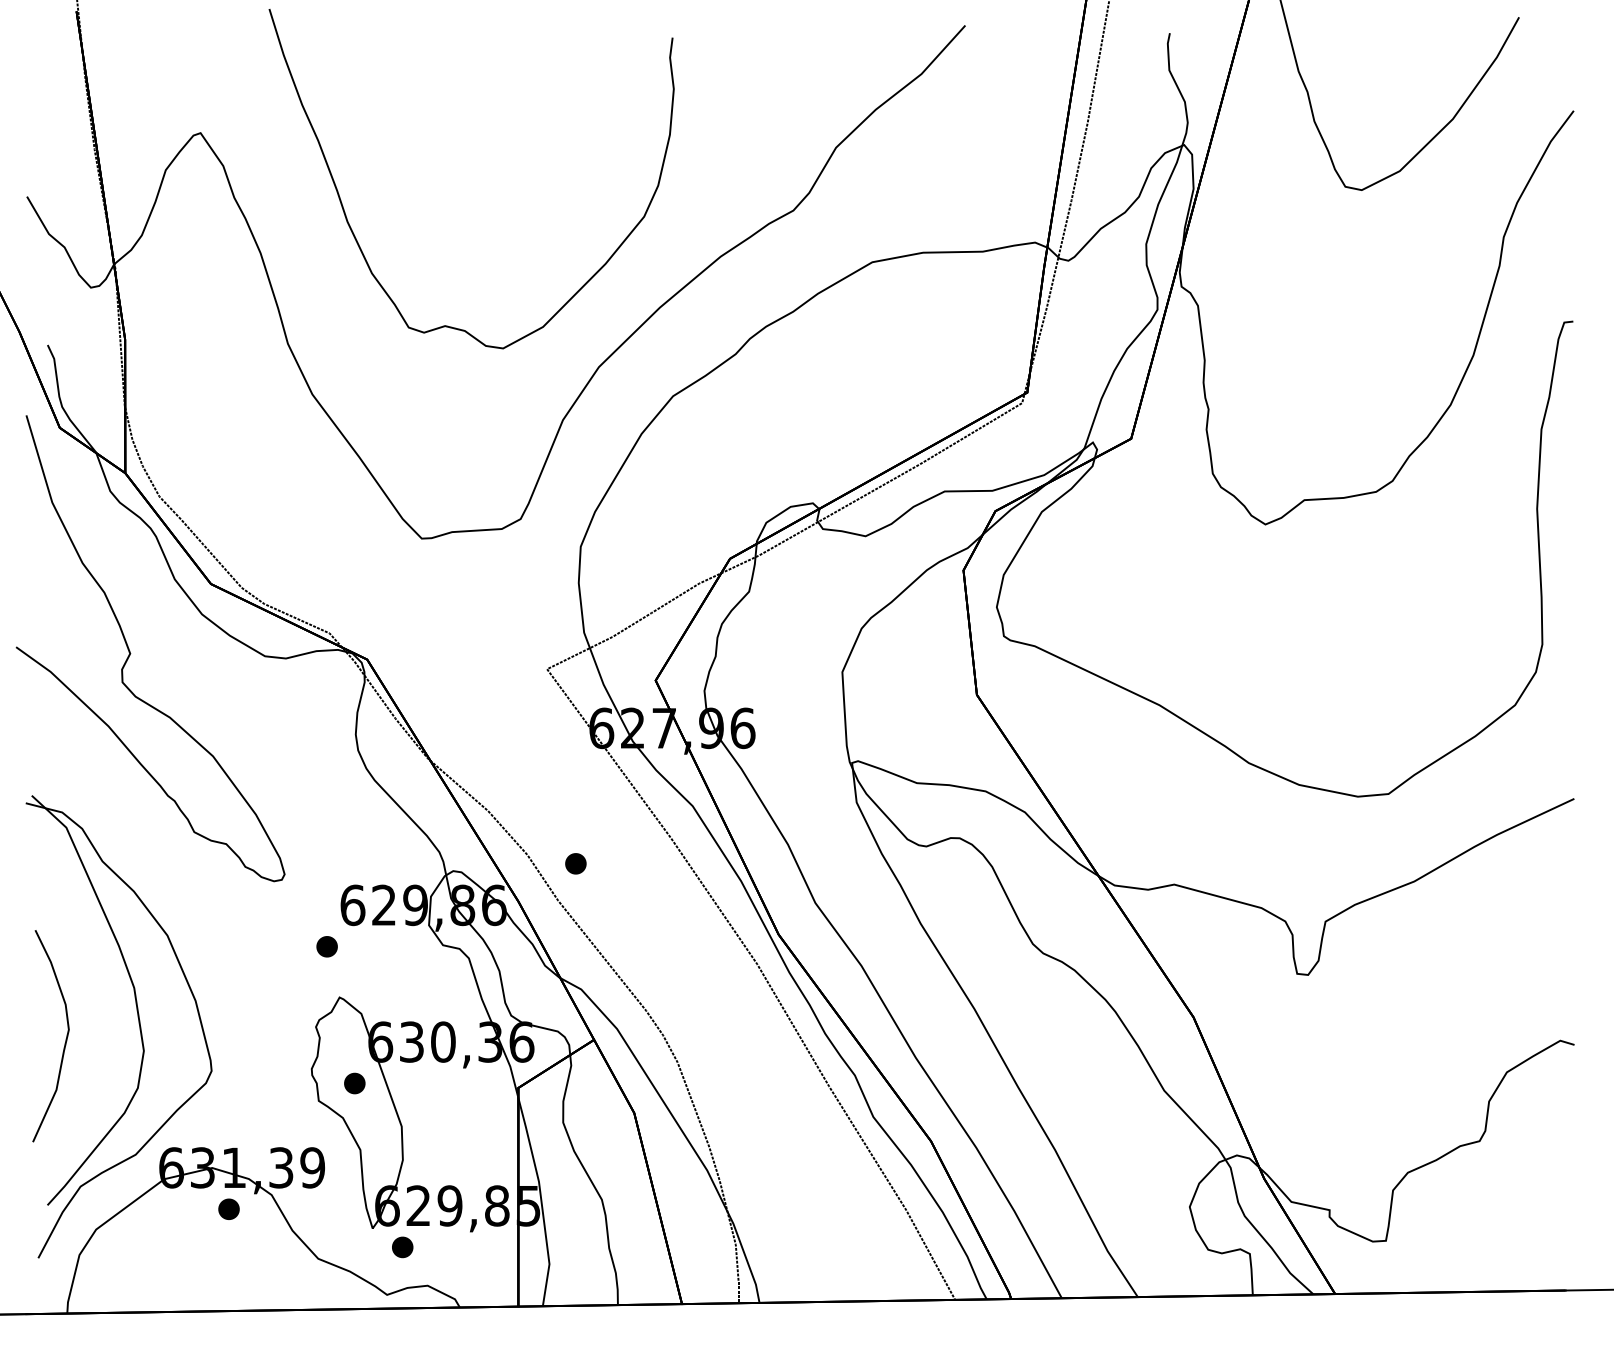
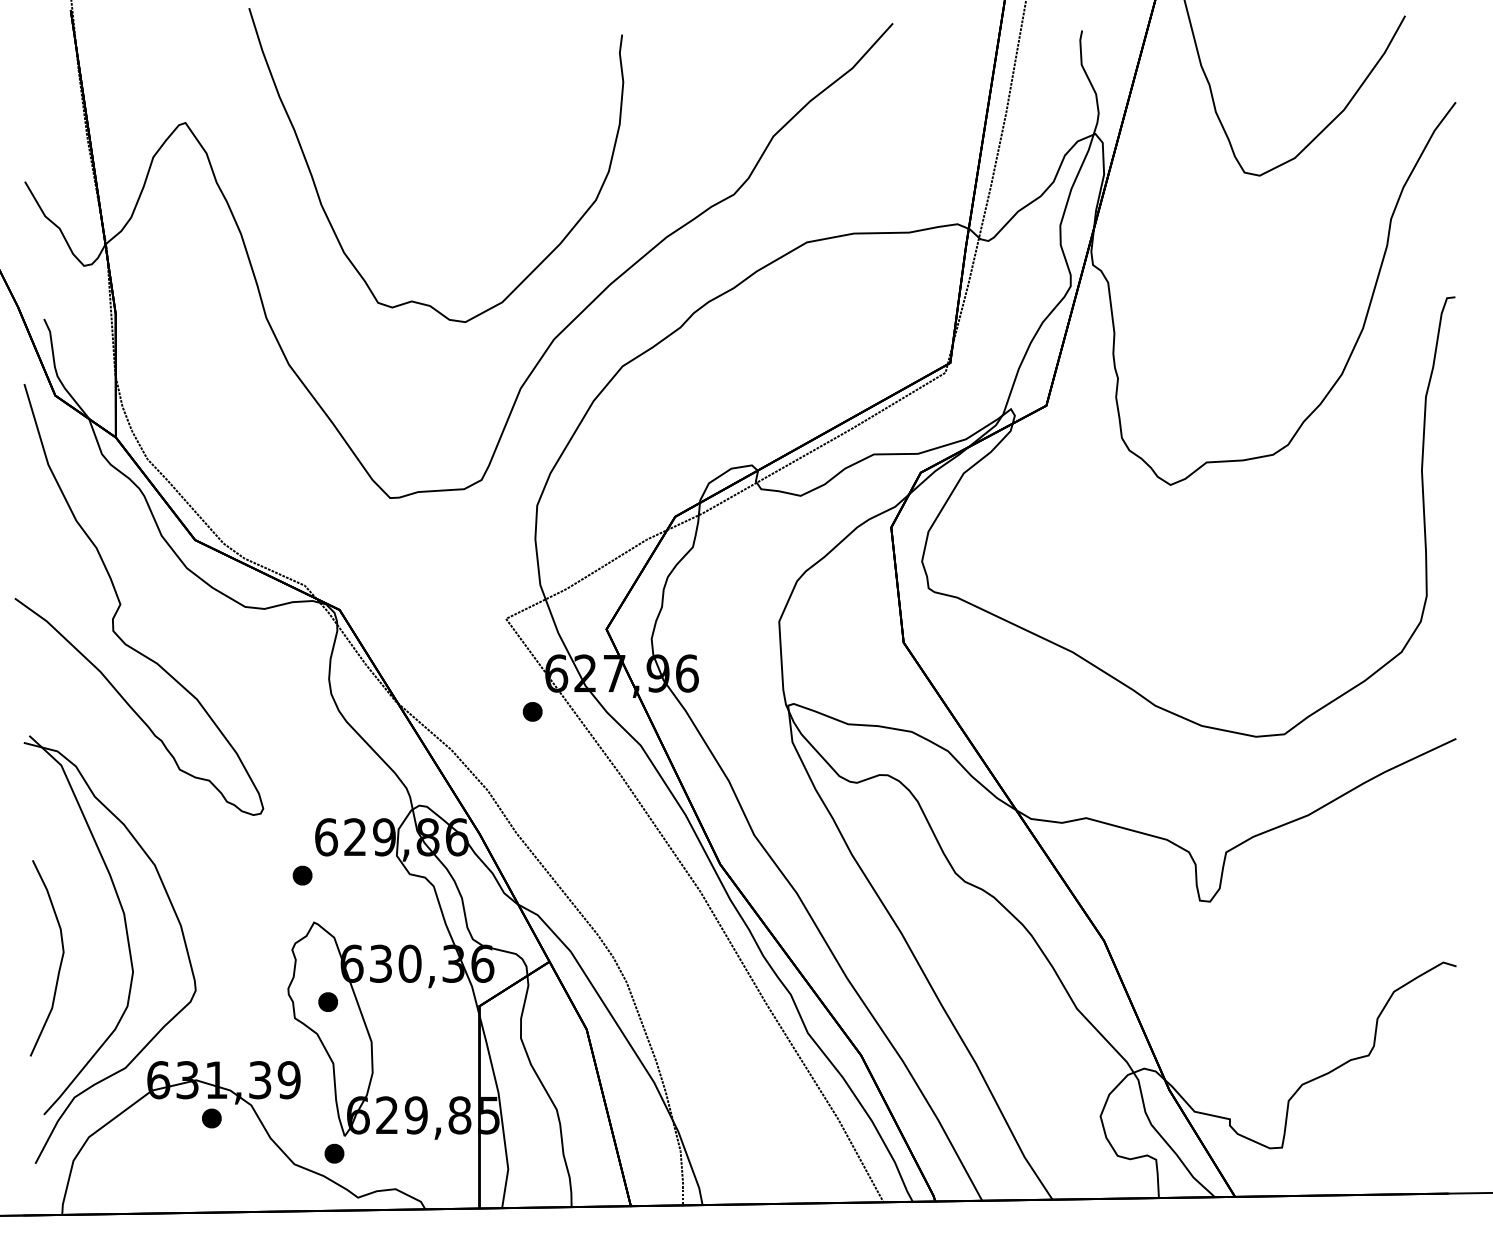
part: (575, 863) -> (532, 711), moved
part: (402, 1247) -> (334, 1153), moved

